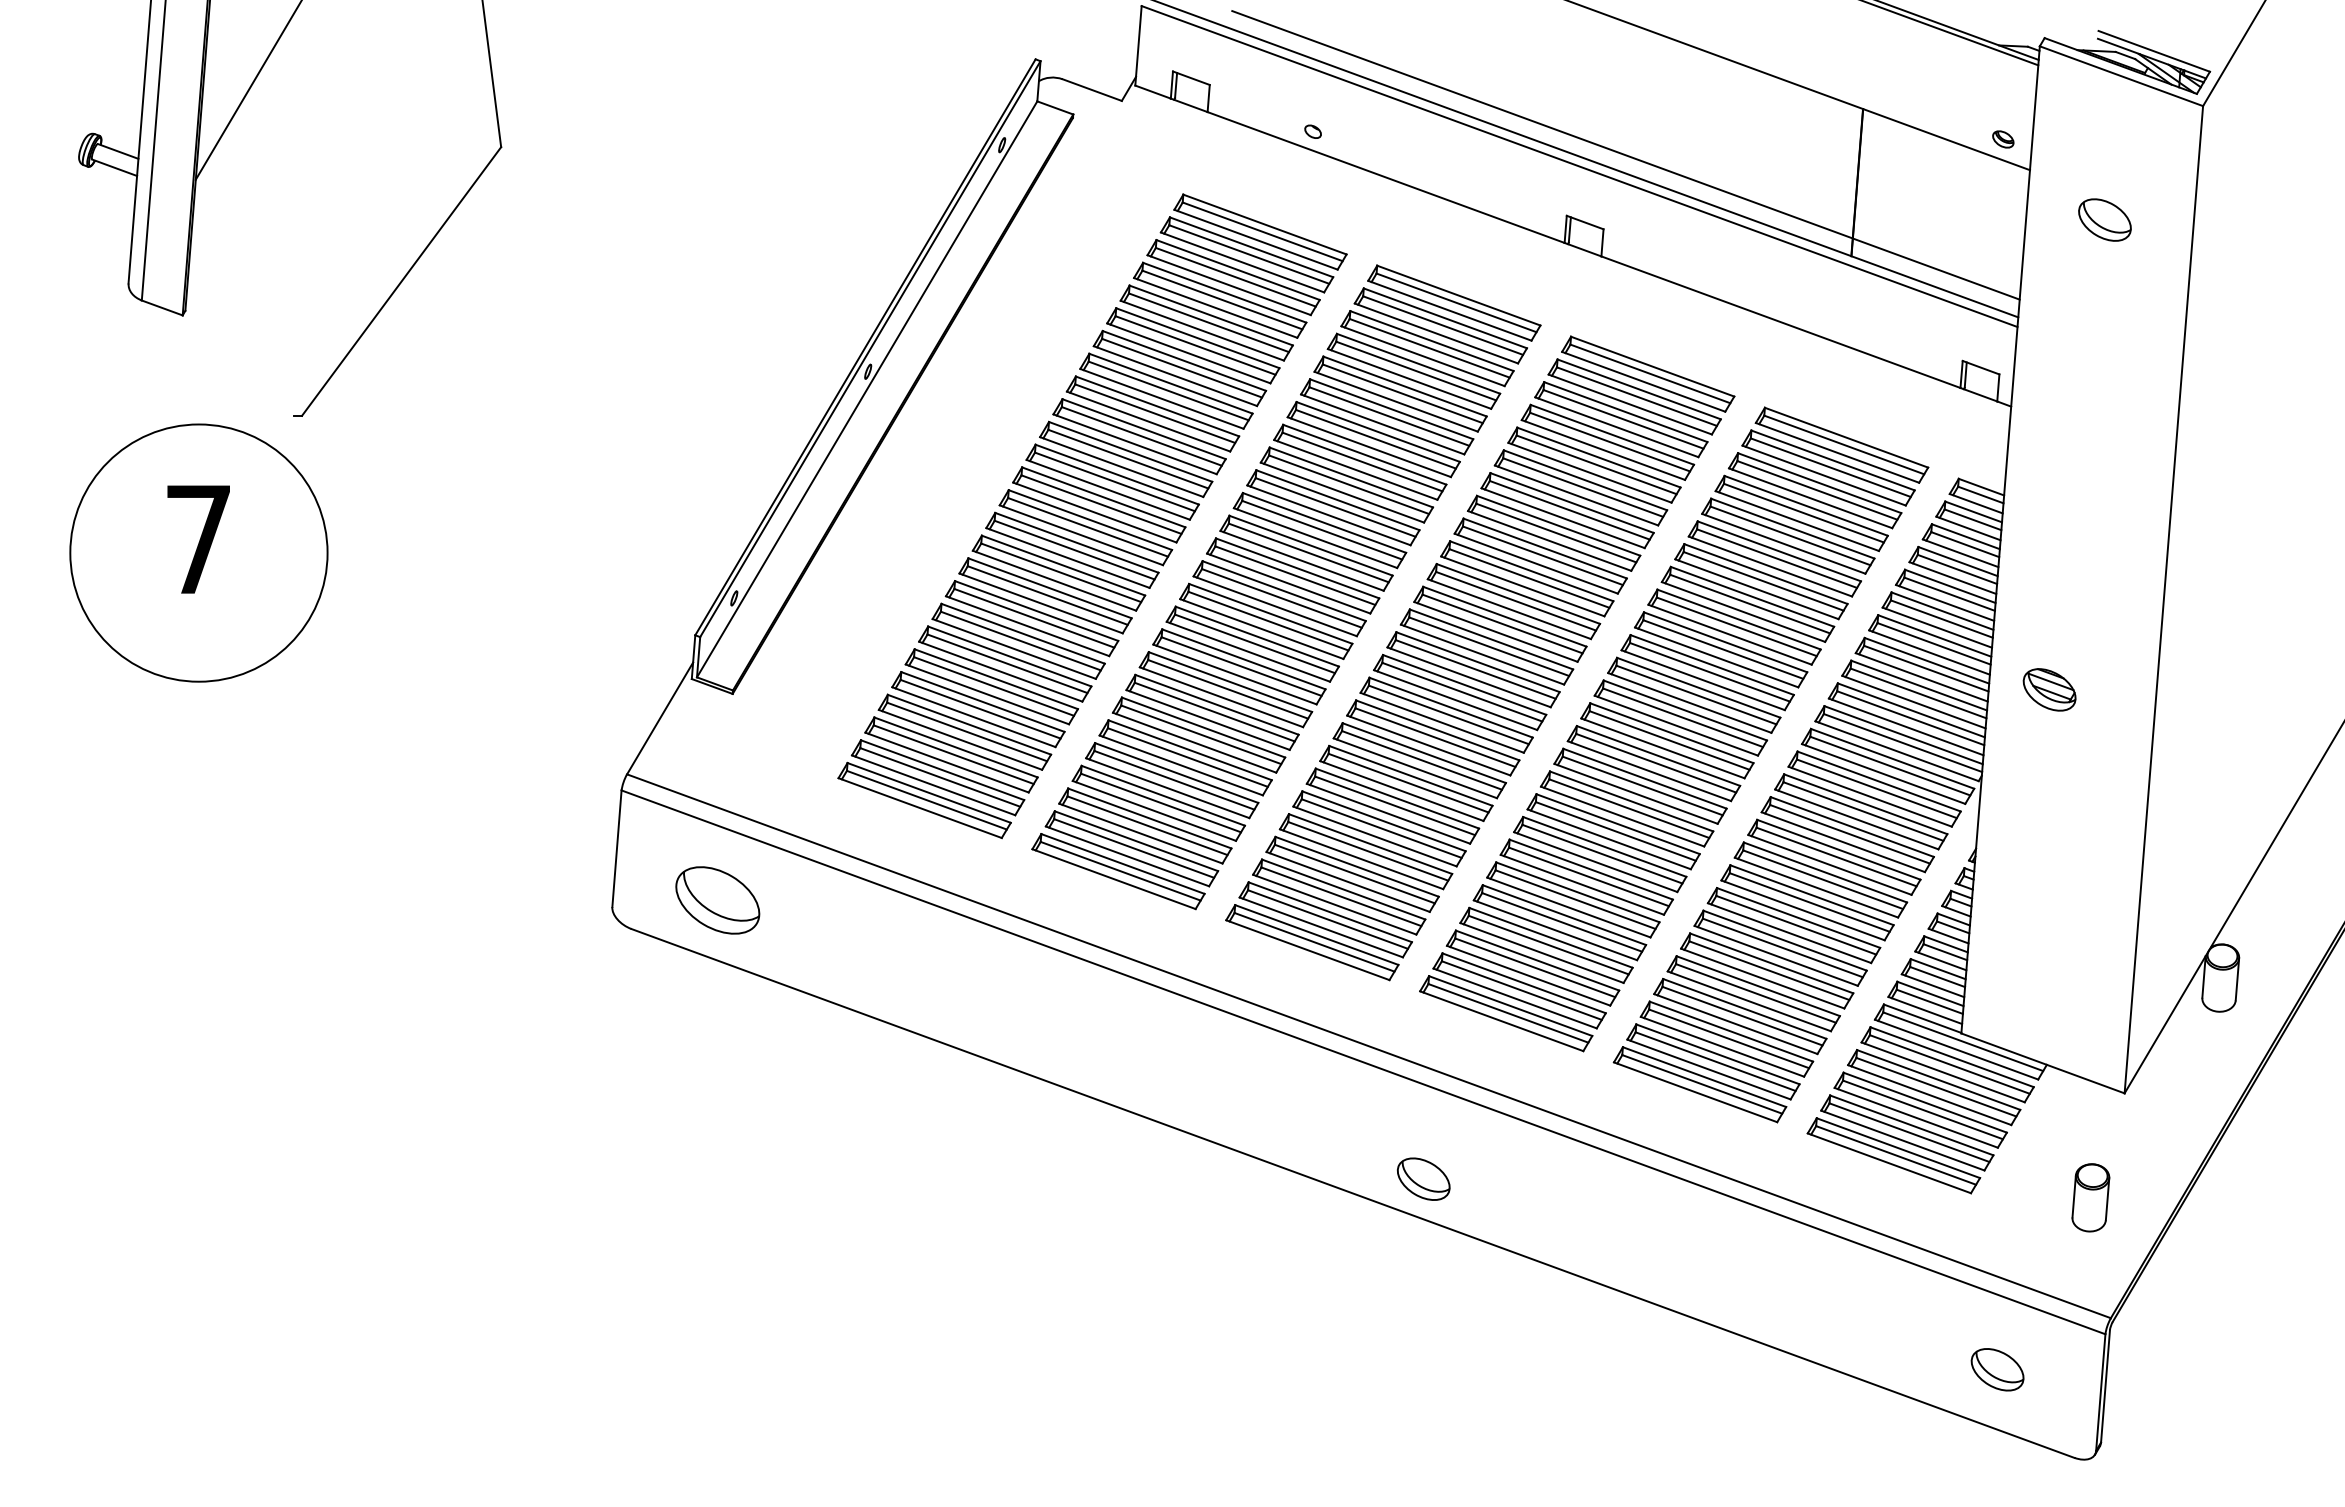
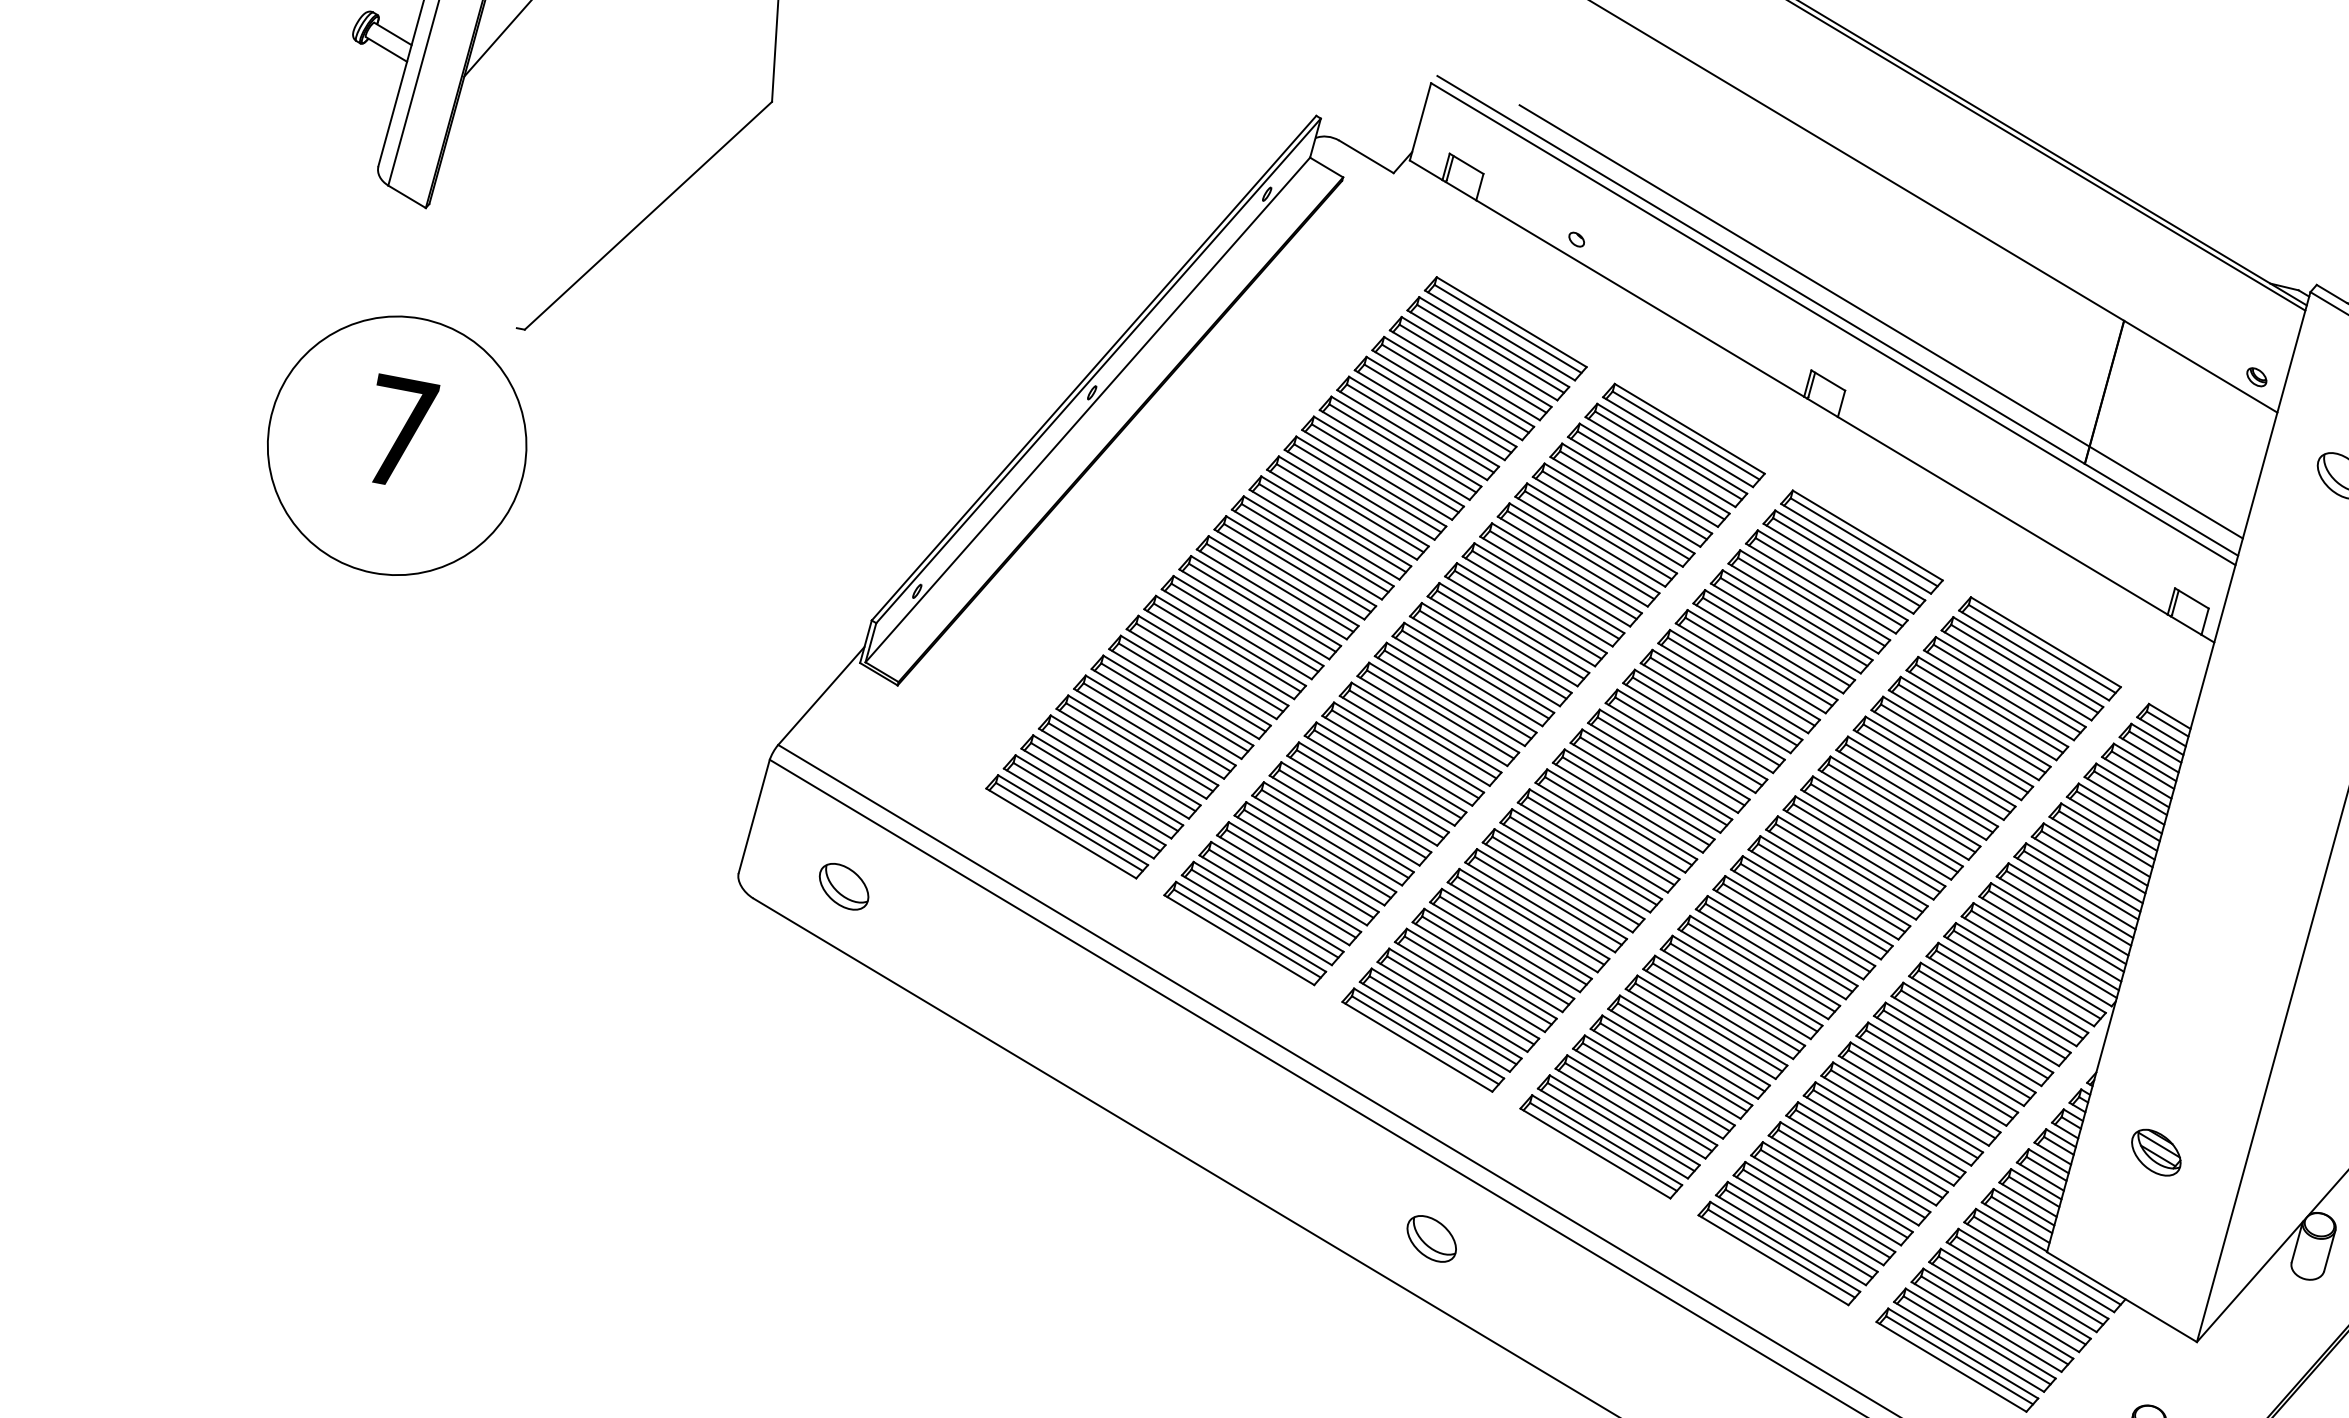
part: (2049, 689) -> (2156, 1152), moved
part: (717, 900) -> (843, 886), size x0.62
part: (1423, 1178) -> (1431, 1238), moved

